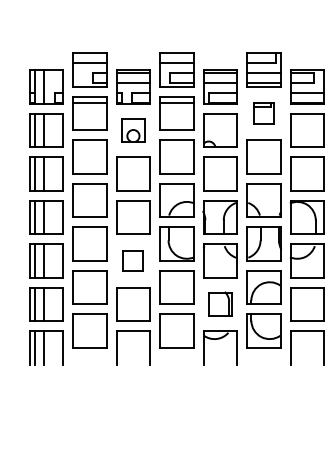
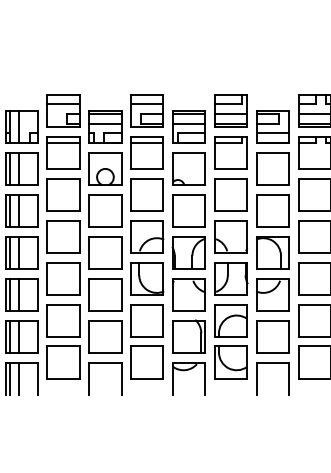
part: (263, 112) -> (230, 152), size x1.67
part: (133, 129) -> (105, 168), size x1.43
part: (133, 260) -> (105, 294), size x1.67
part: (219, 304) -> (188, 336), size x1.43

